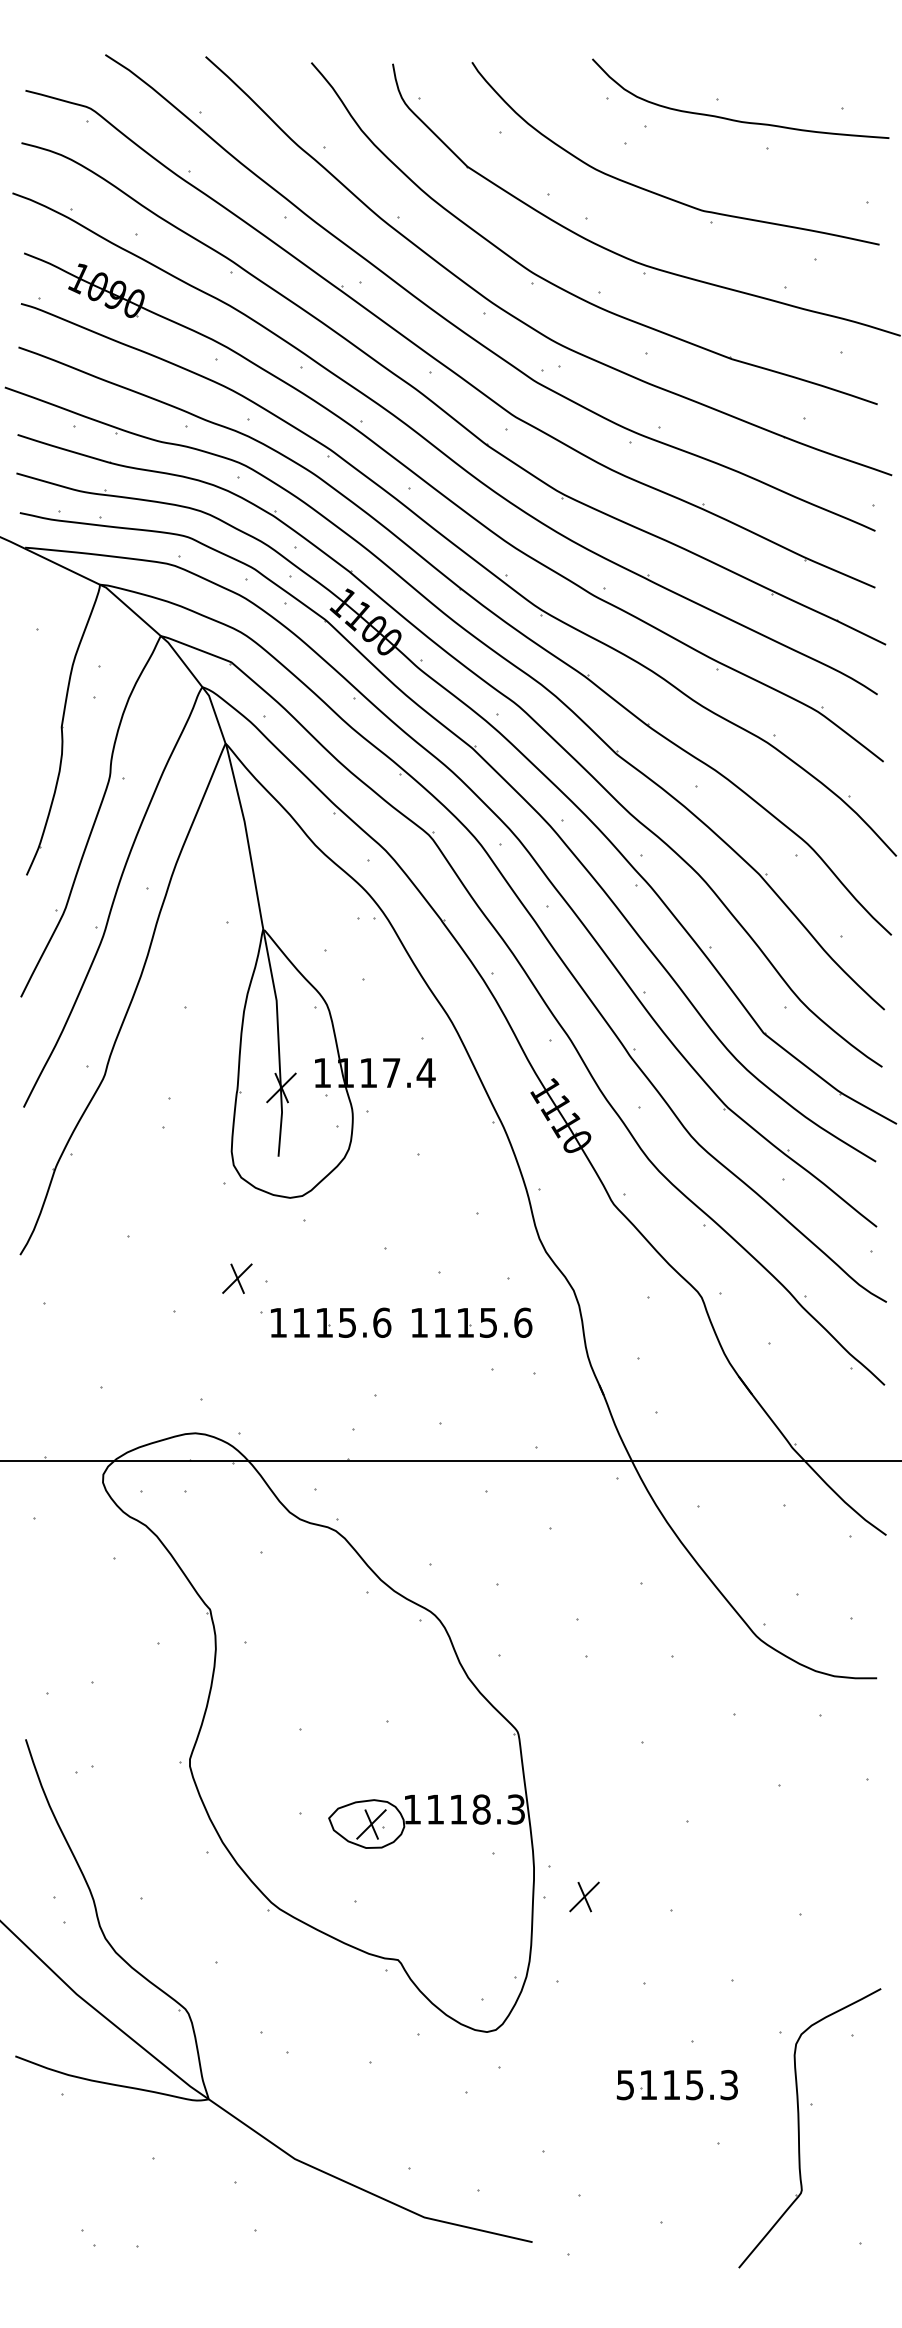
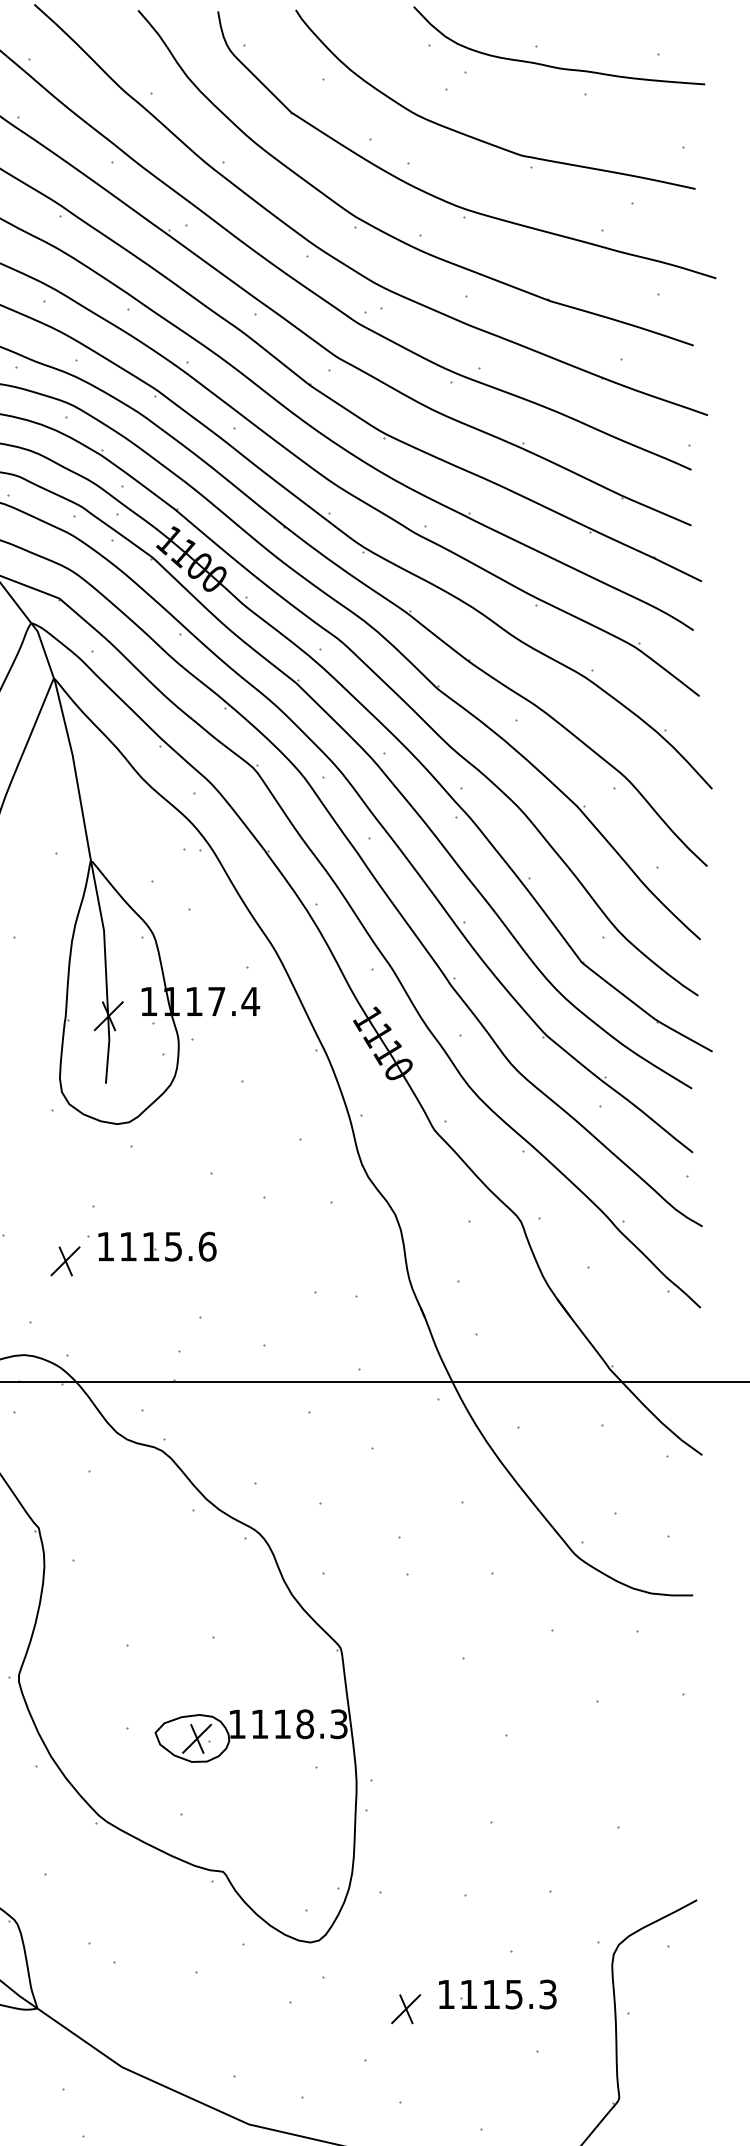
part: (237, 1278) -> (65, 1261), moved
part: (472, 1322) -> (296, 1246), removed
part: (584, 1896) -> (406, 2008), moved
text: (624, 2085) -> (445, 1994), 5115.3 -> 1115.3

